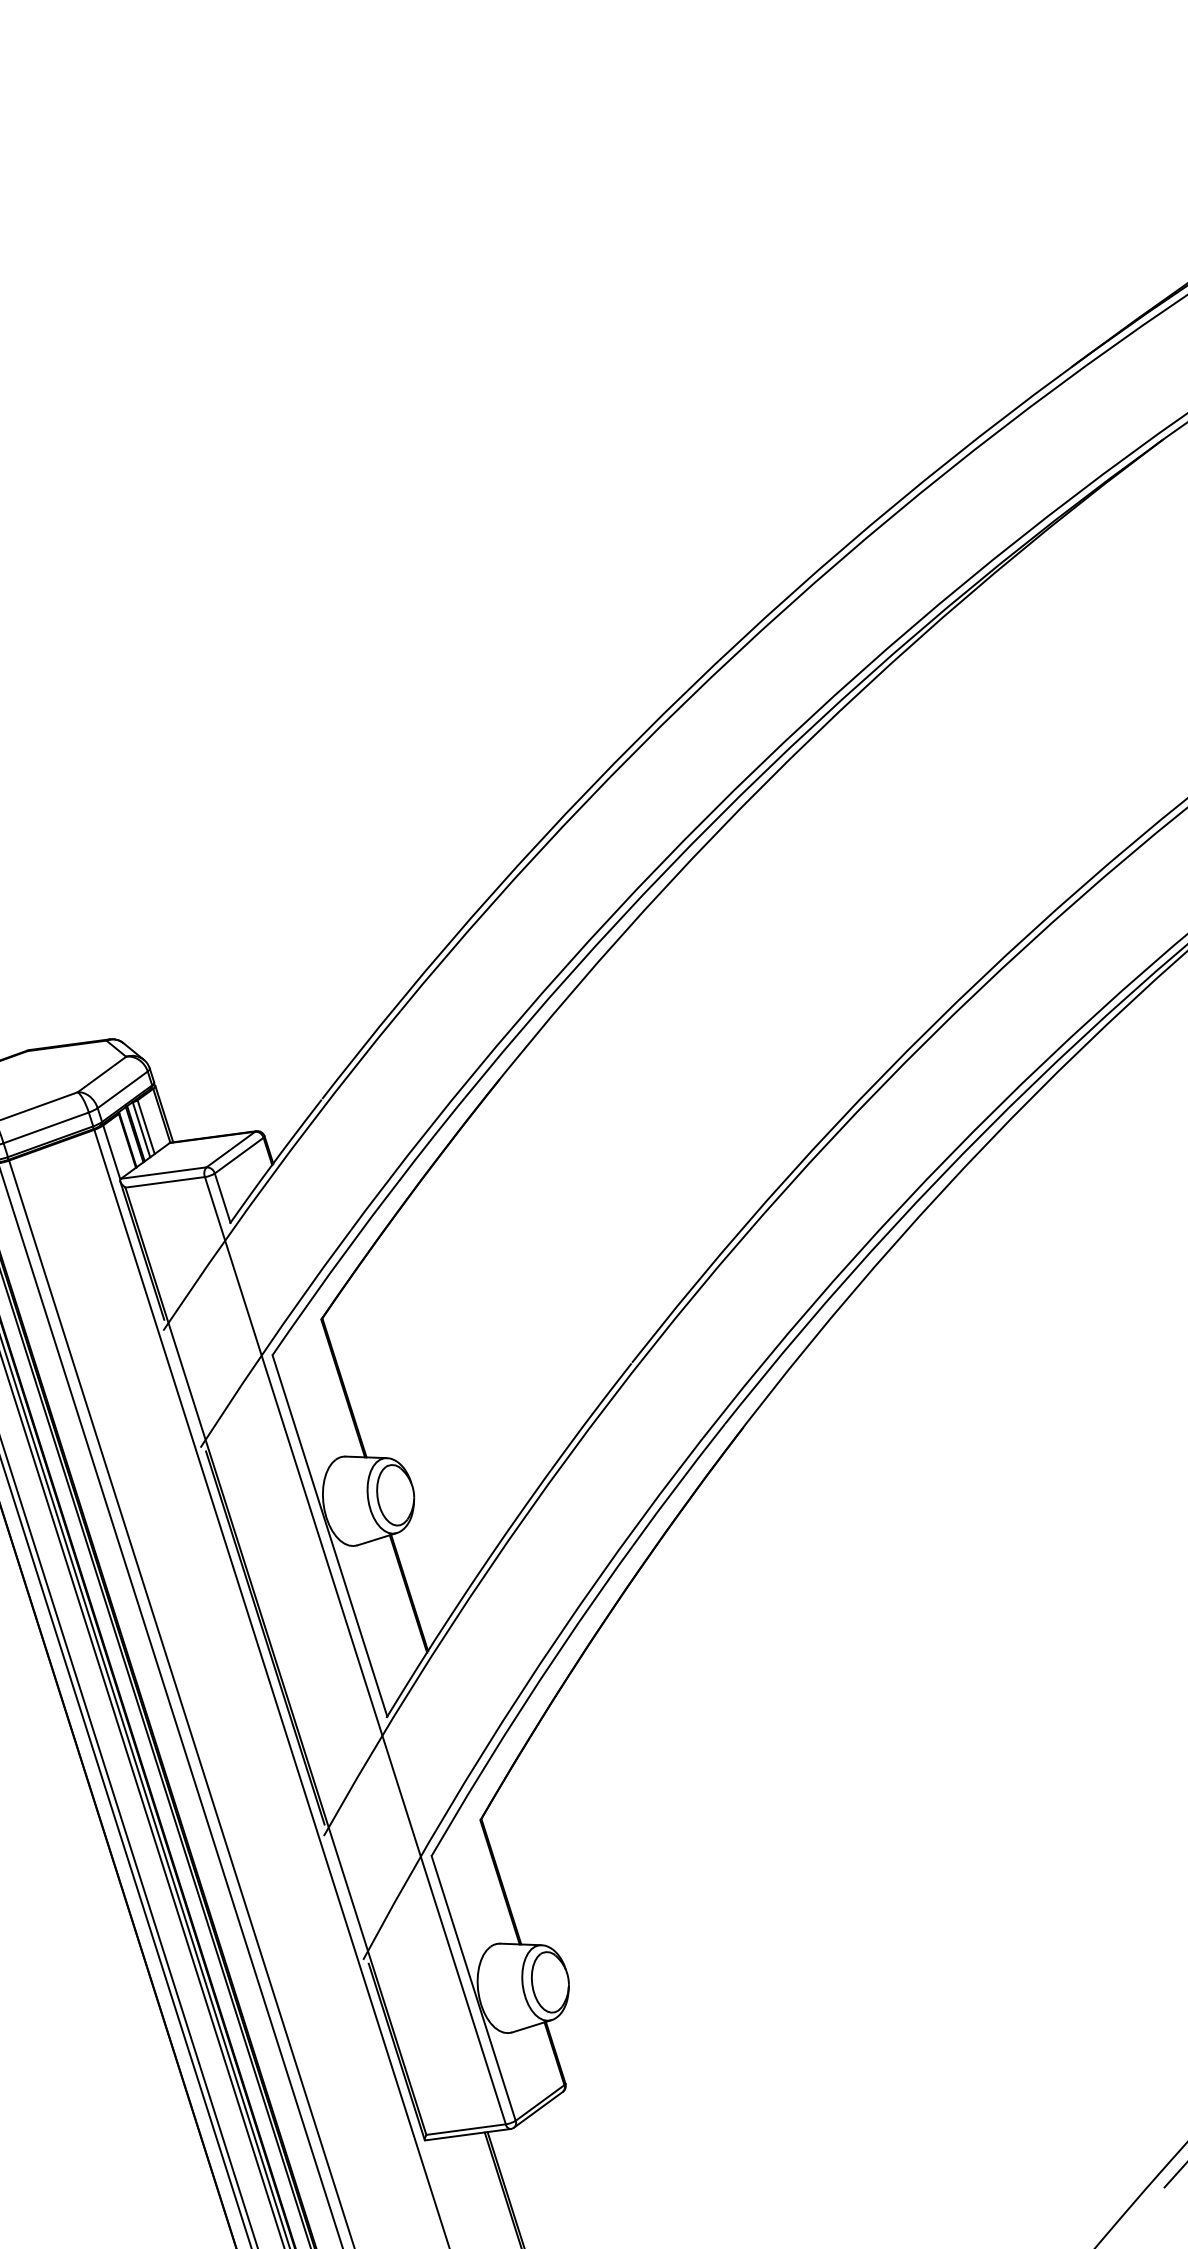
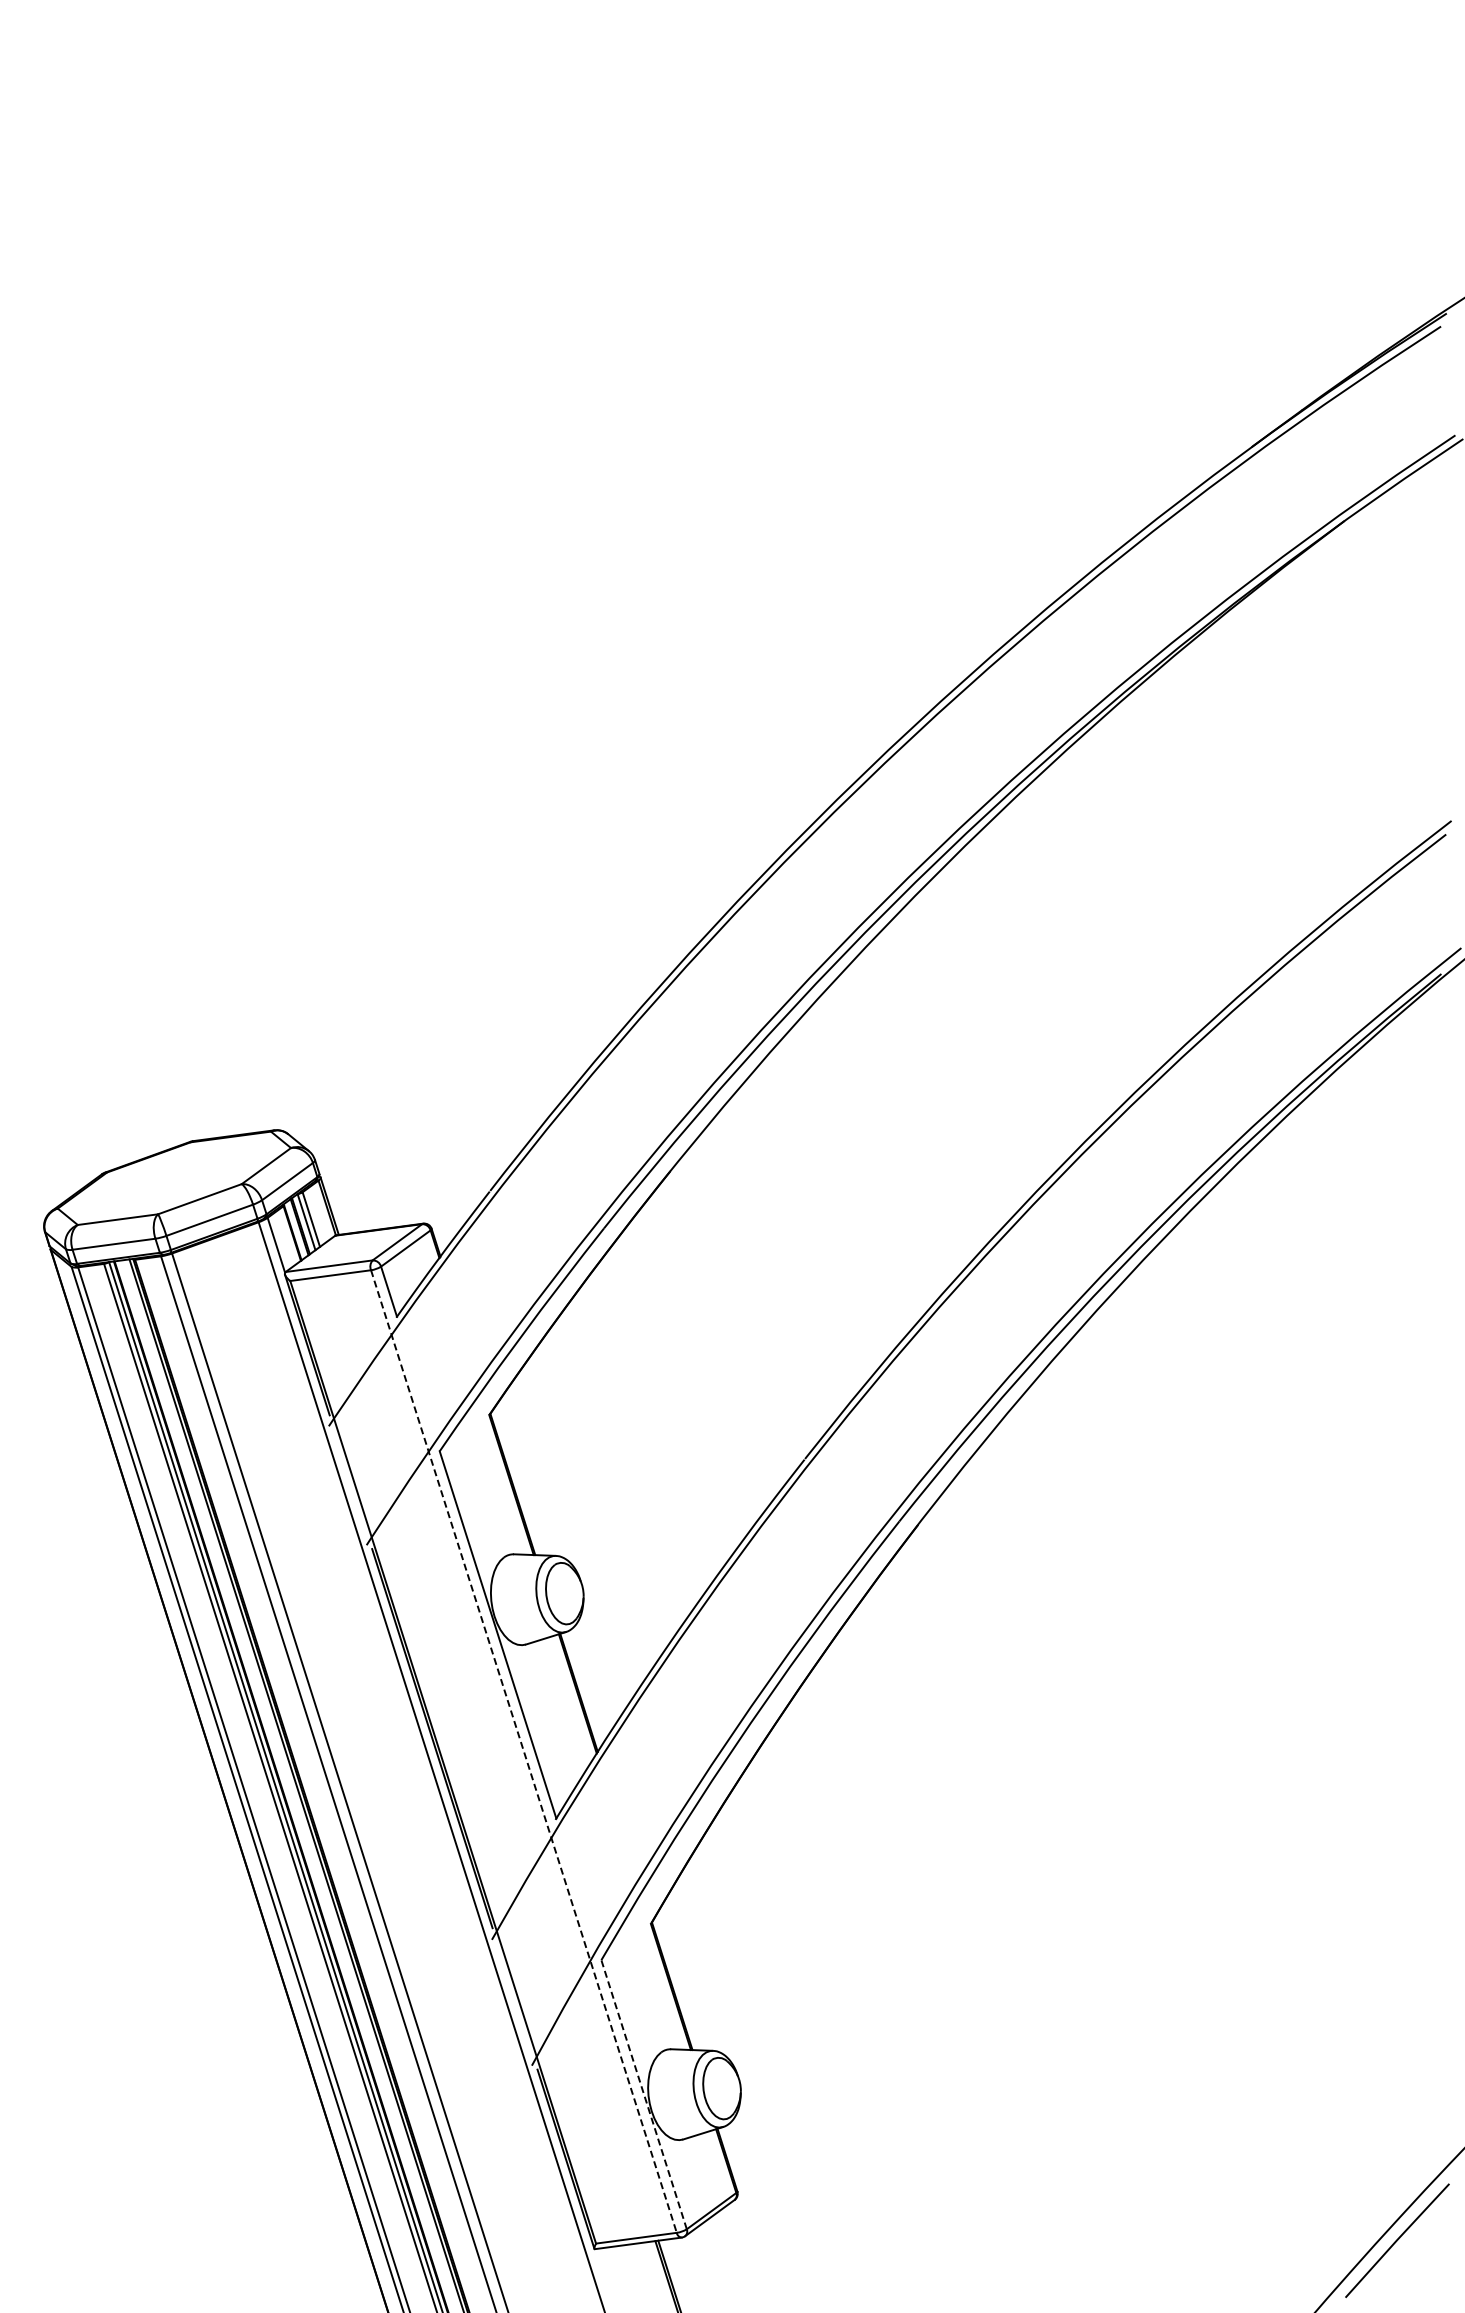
line: (354, 1650) -> (523, 1751), solid -> dashed
line: (473, 1988) -> (643, 2094), solid -> dashed

